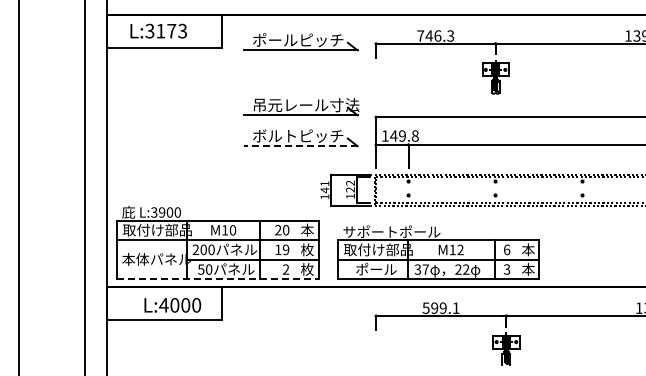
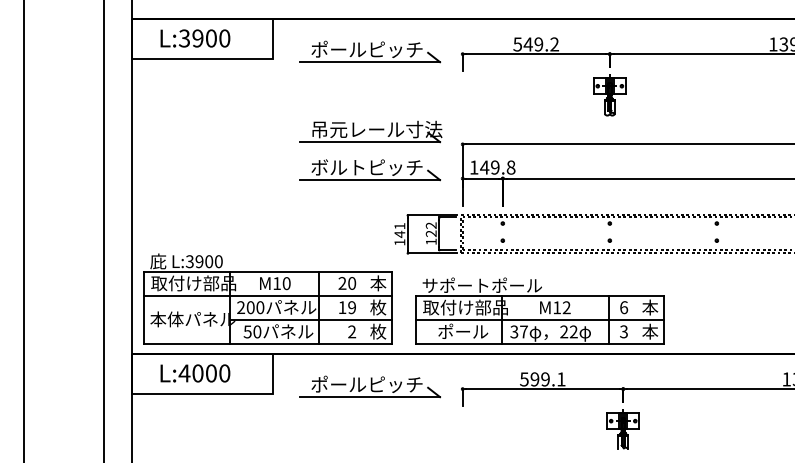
text: (171, 30) -> (211, 37), L:3173 -> L:3900
text: (435, 35) -> (535, 43), 746.3 -> 549.2
line: (300, 146) -> (369, 180), dashed -> solid
line: (217, 279) -> (267, 344), dashed -> solid
text: (172, 305) -> (195, 373), moved
part: (300, 314) -> (369, 387), added

